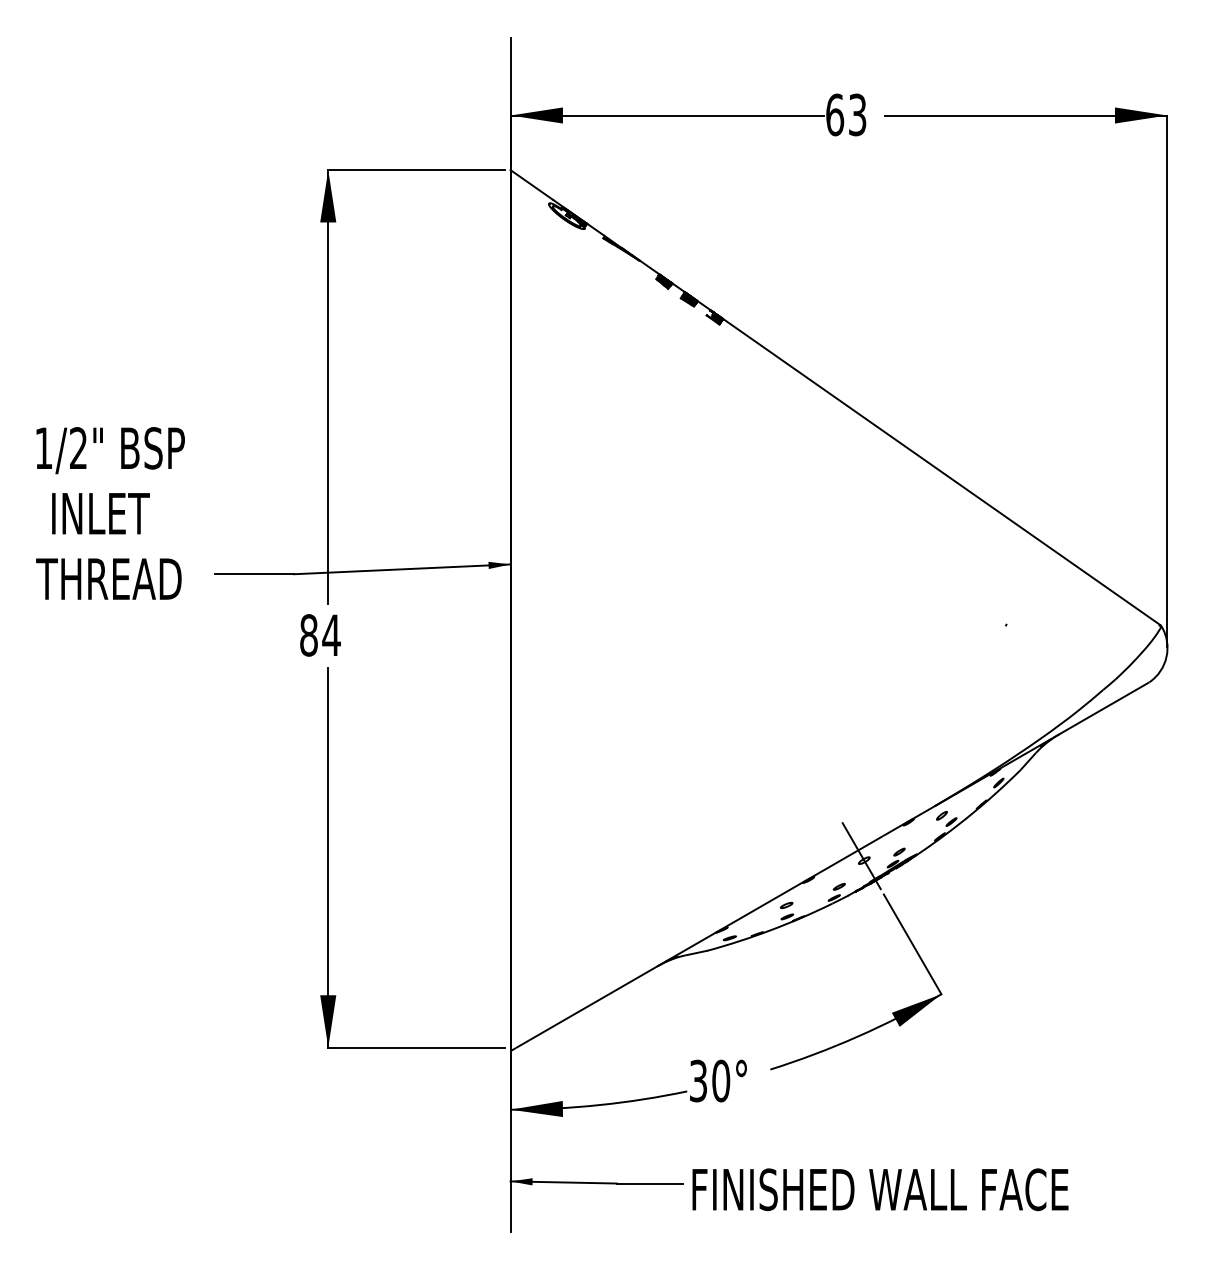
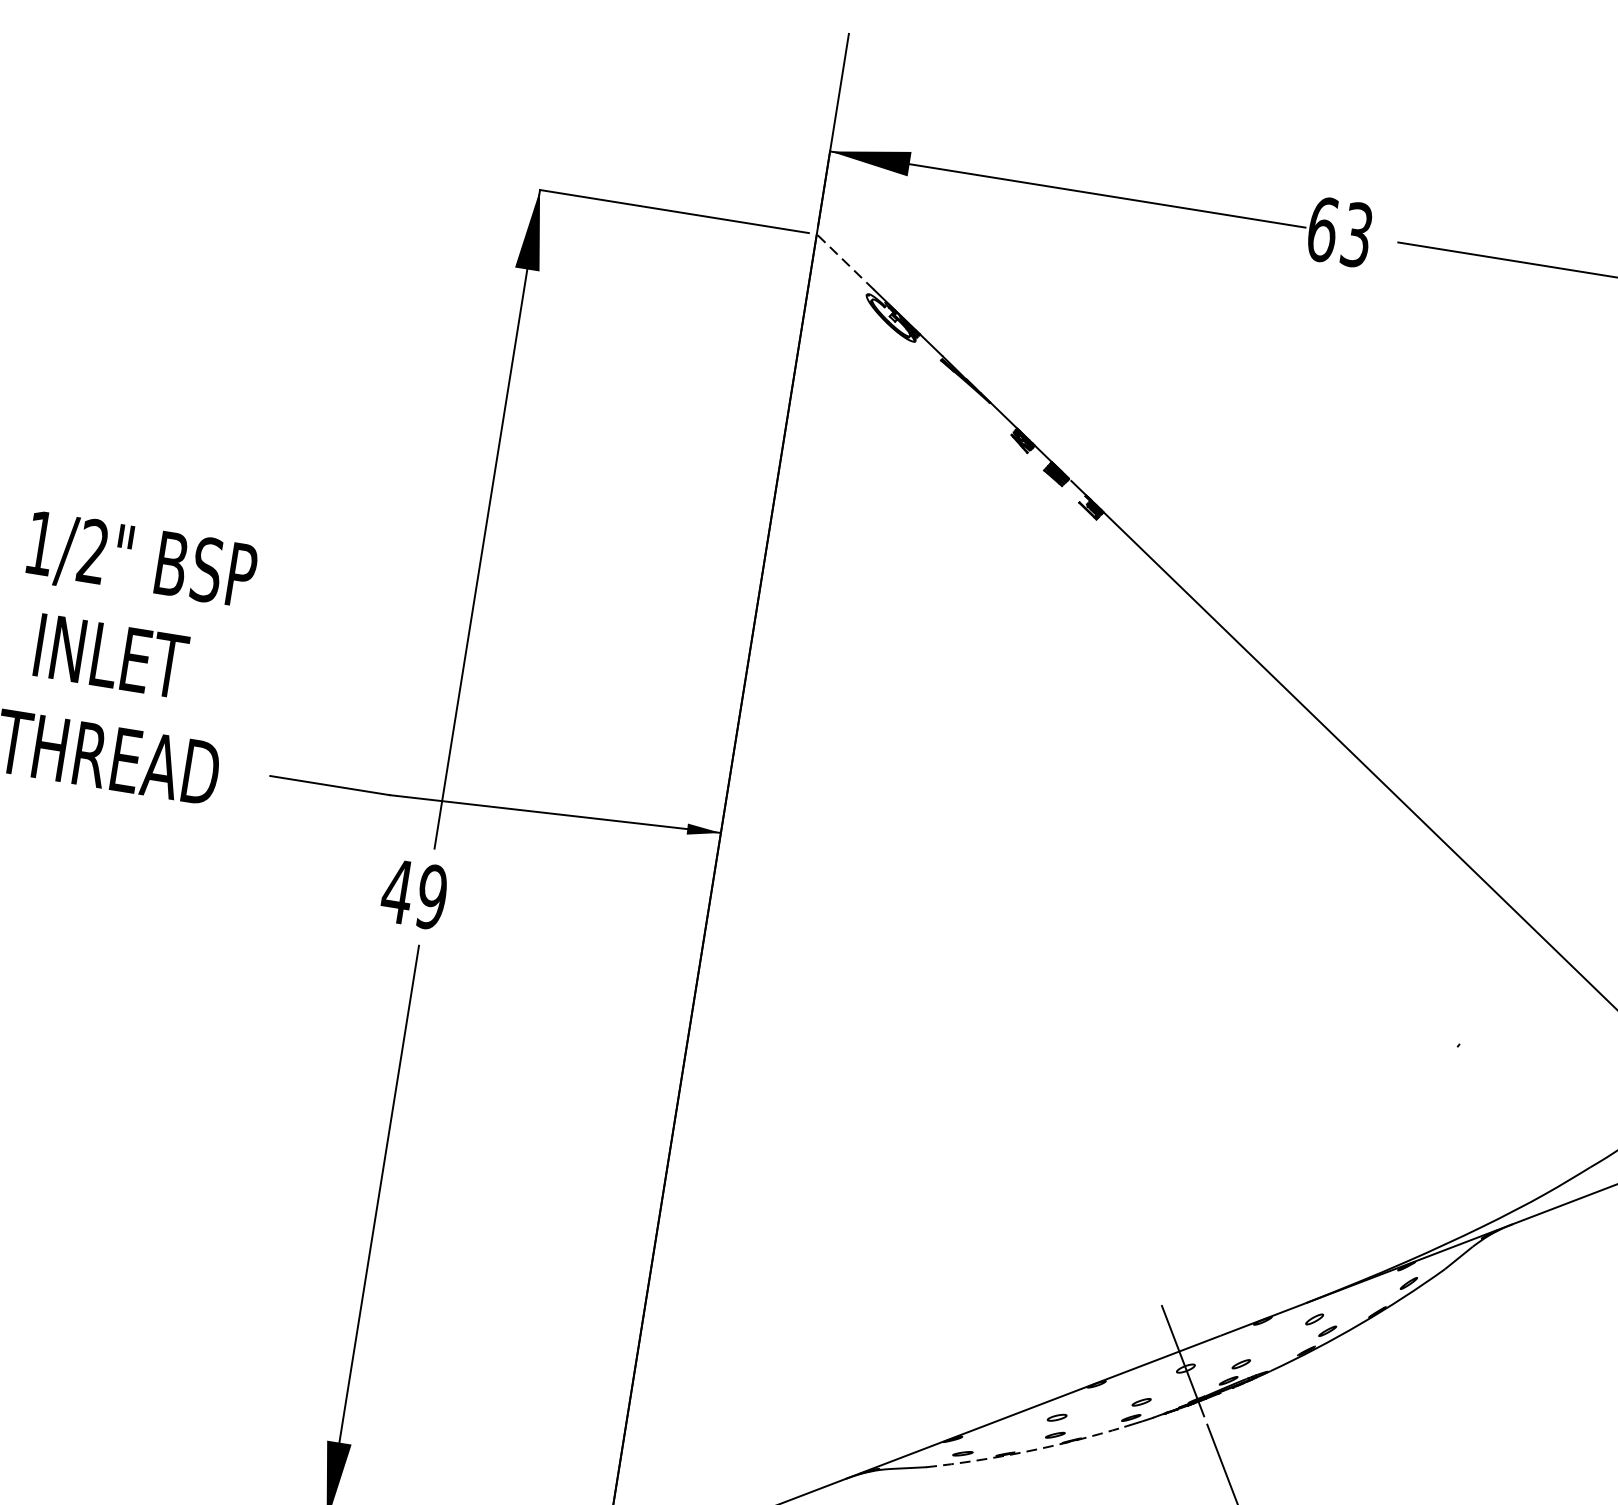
line: (531, 184) -> (845, 261), solid -> dashed
text: (319, 635) -> (413, 894), 84 -> 49
arc: (770, 930) -> (1026, 1451), solid -> dashed

